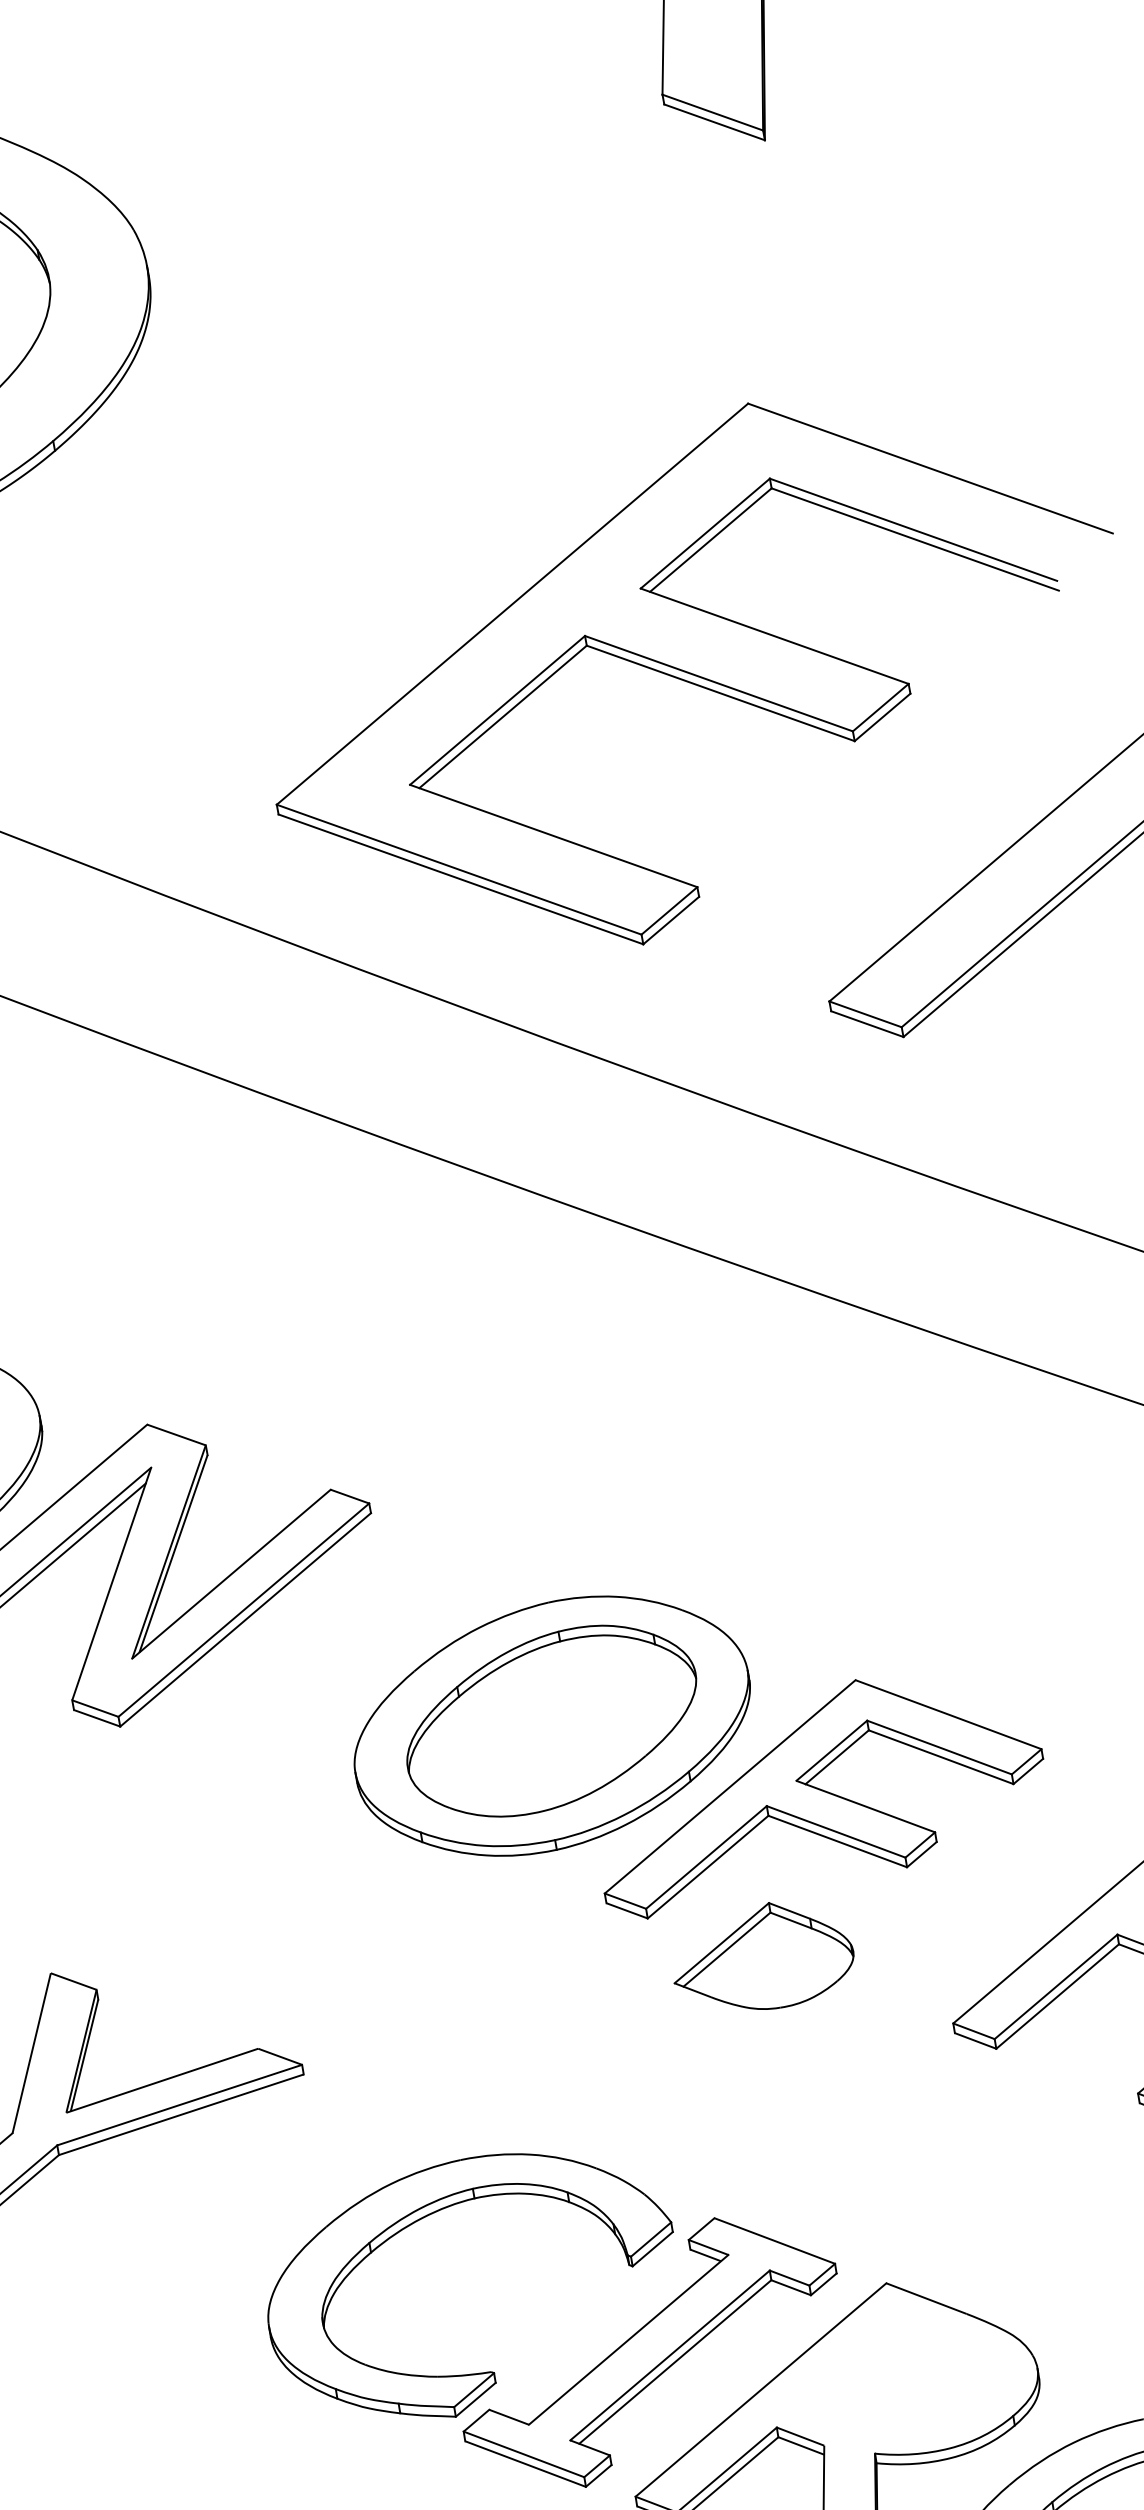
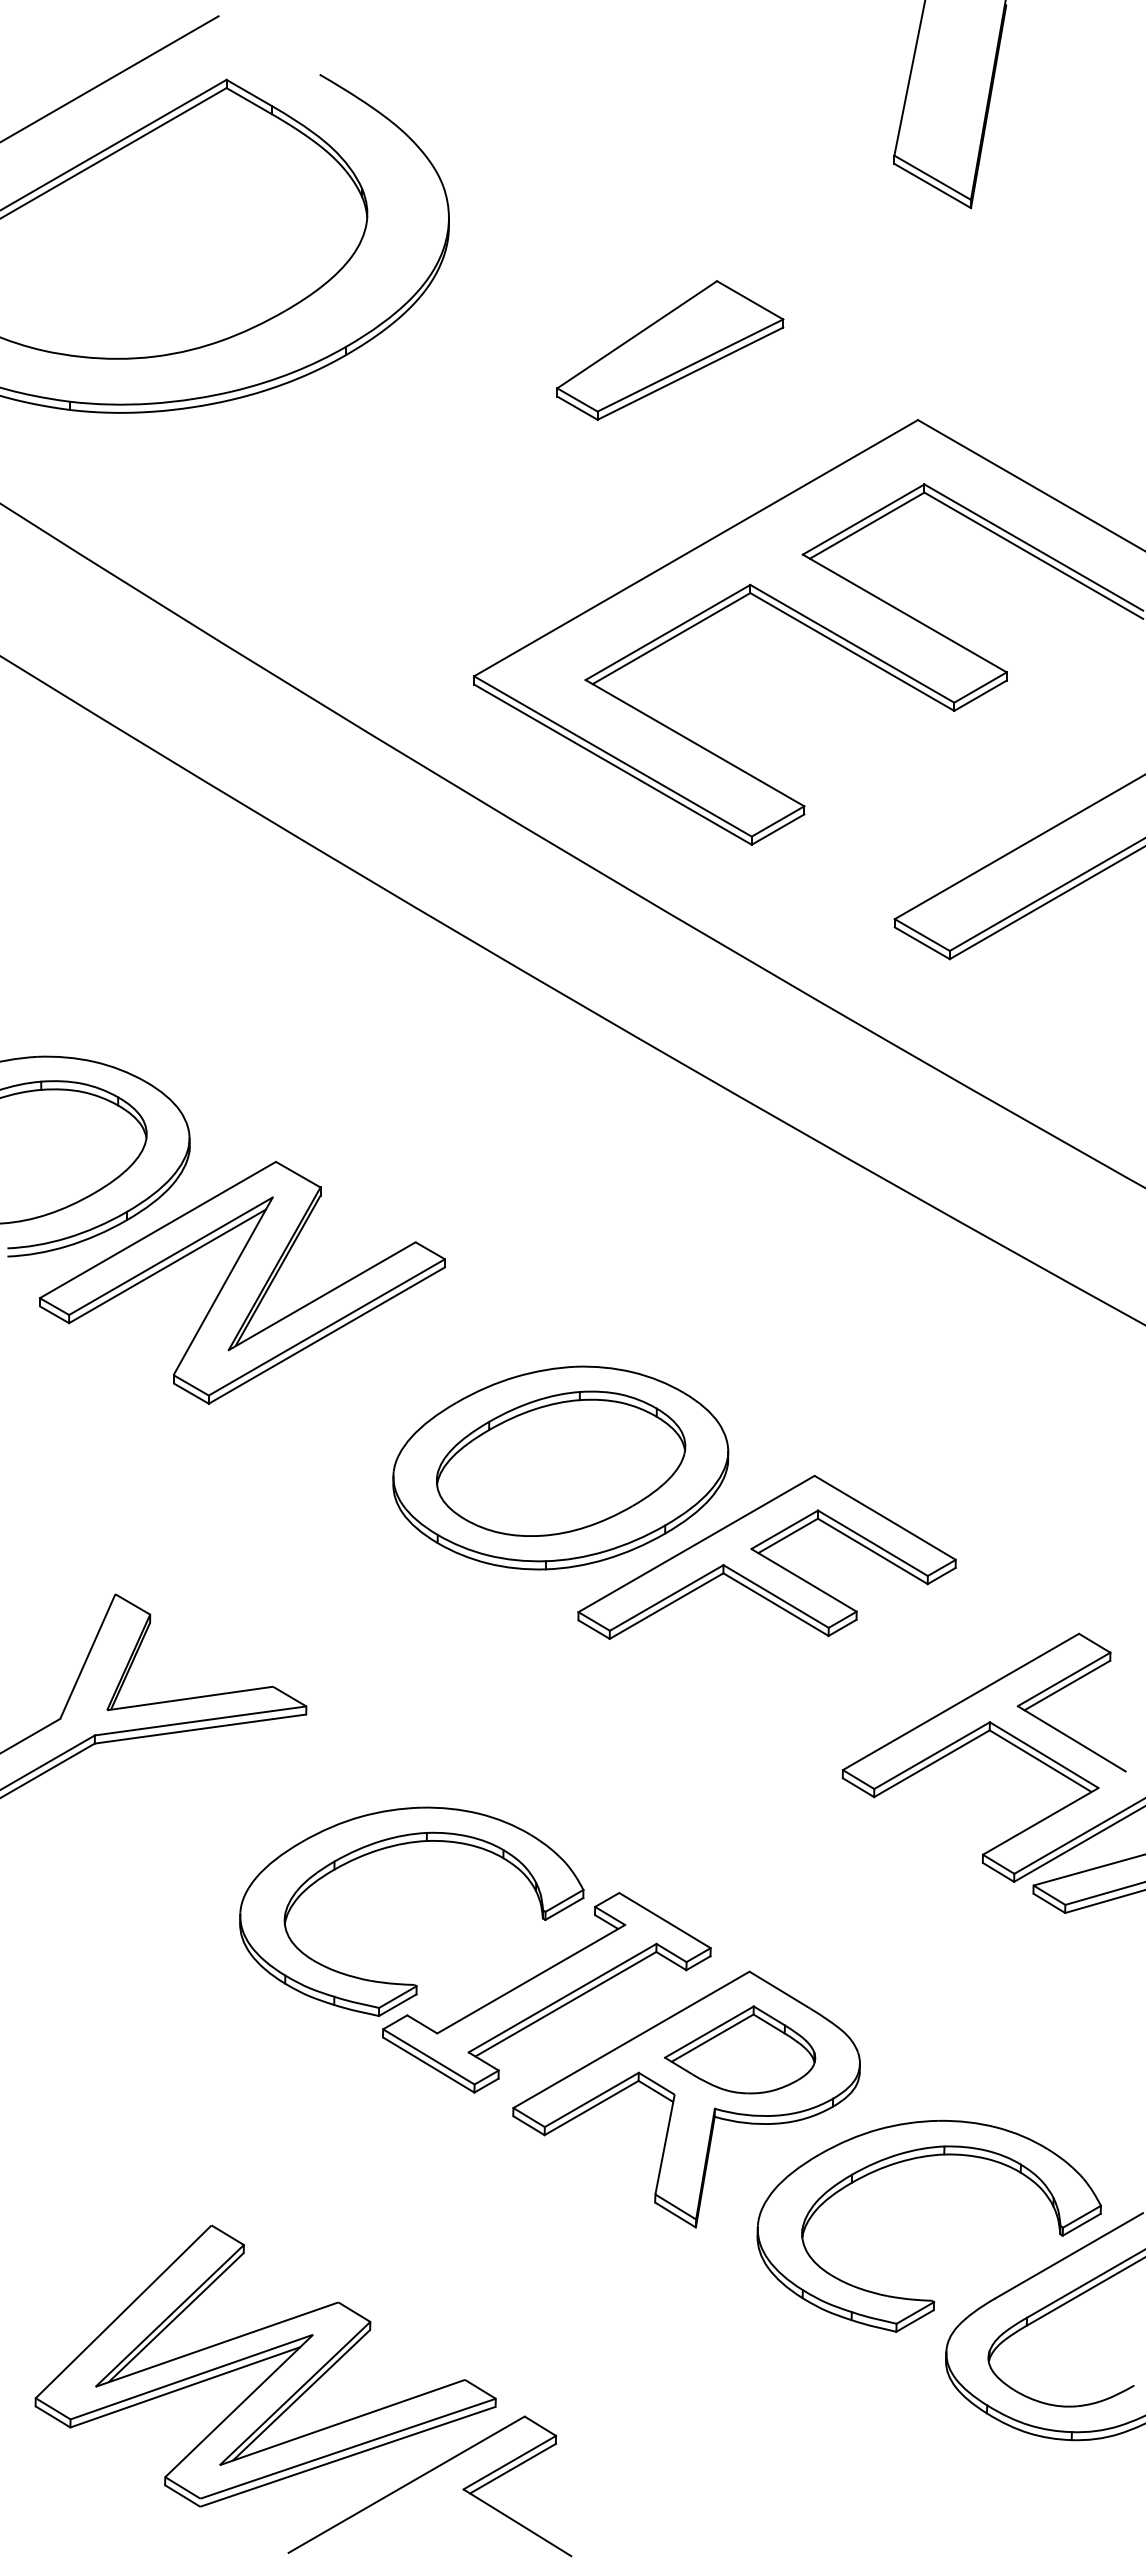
part: (439, 374) -> (670, 350), added
part: (761, 1957) -> (739, 2049), moved

